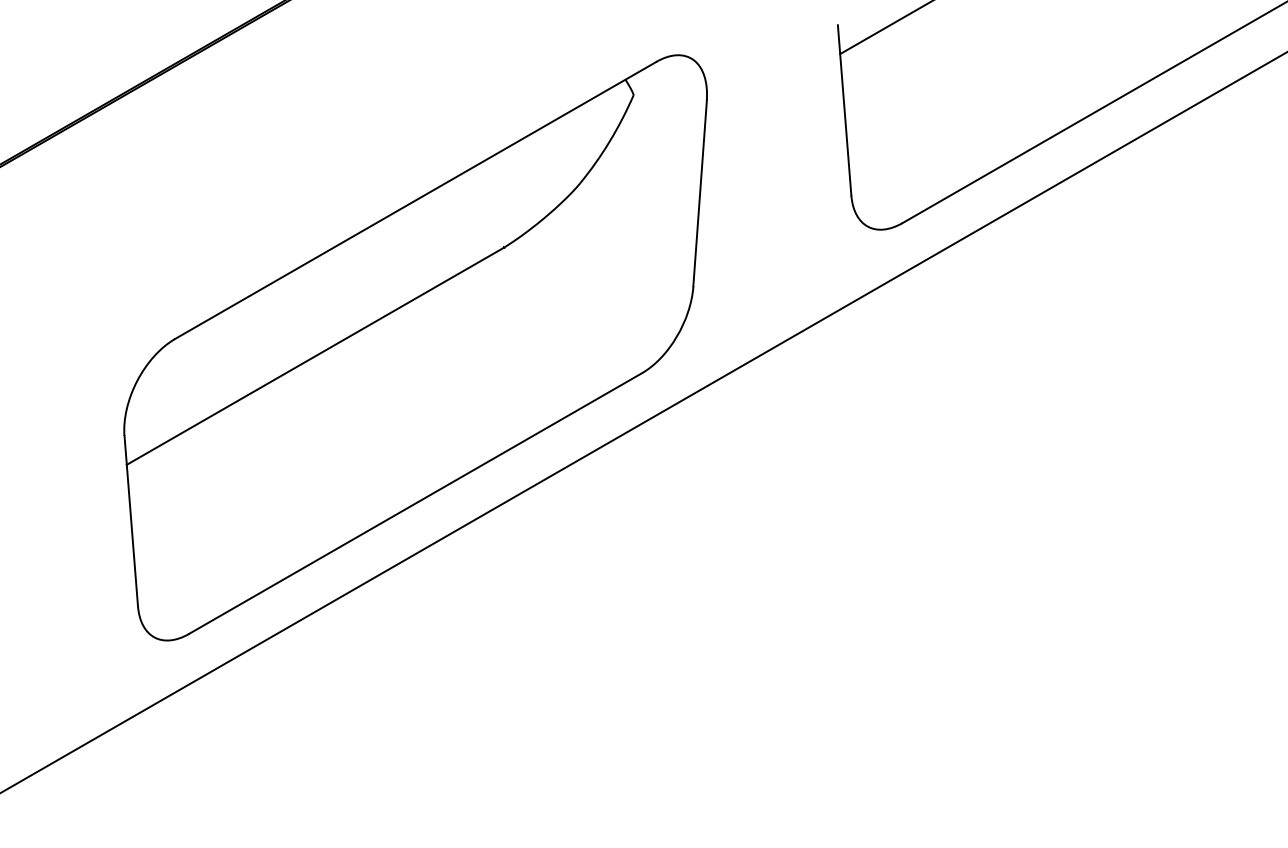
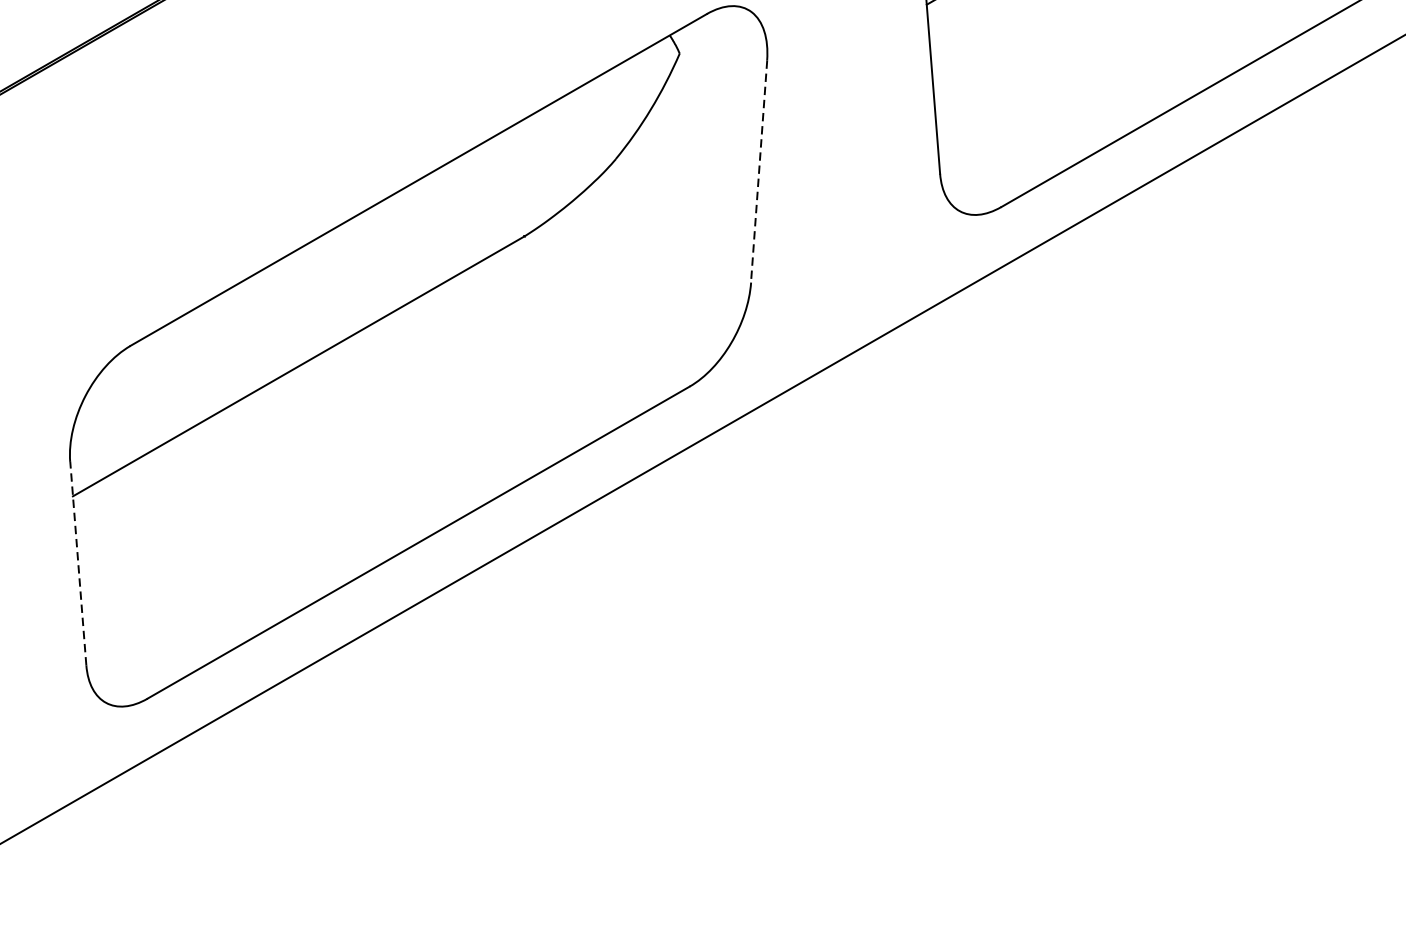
line: (700, 193) -> (759, 171), solid -> dashed
line: (131, 520) -> (78, 562), solid -> dashed

